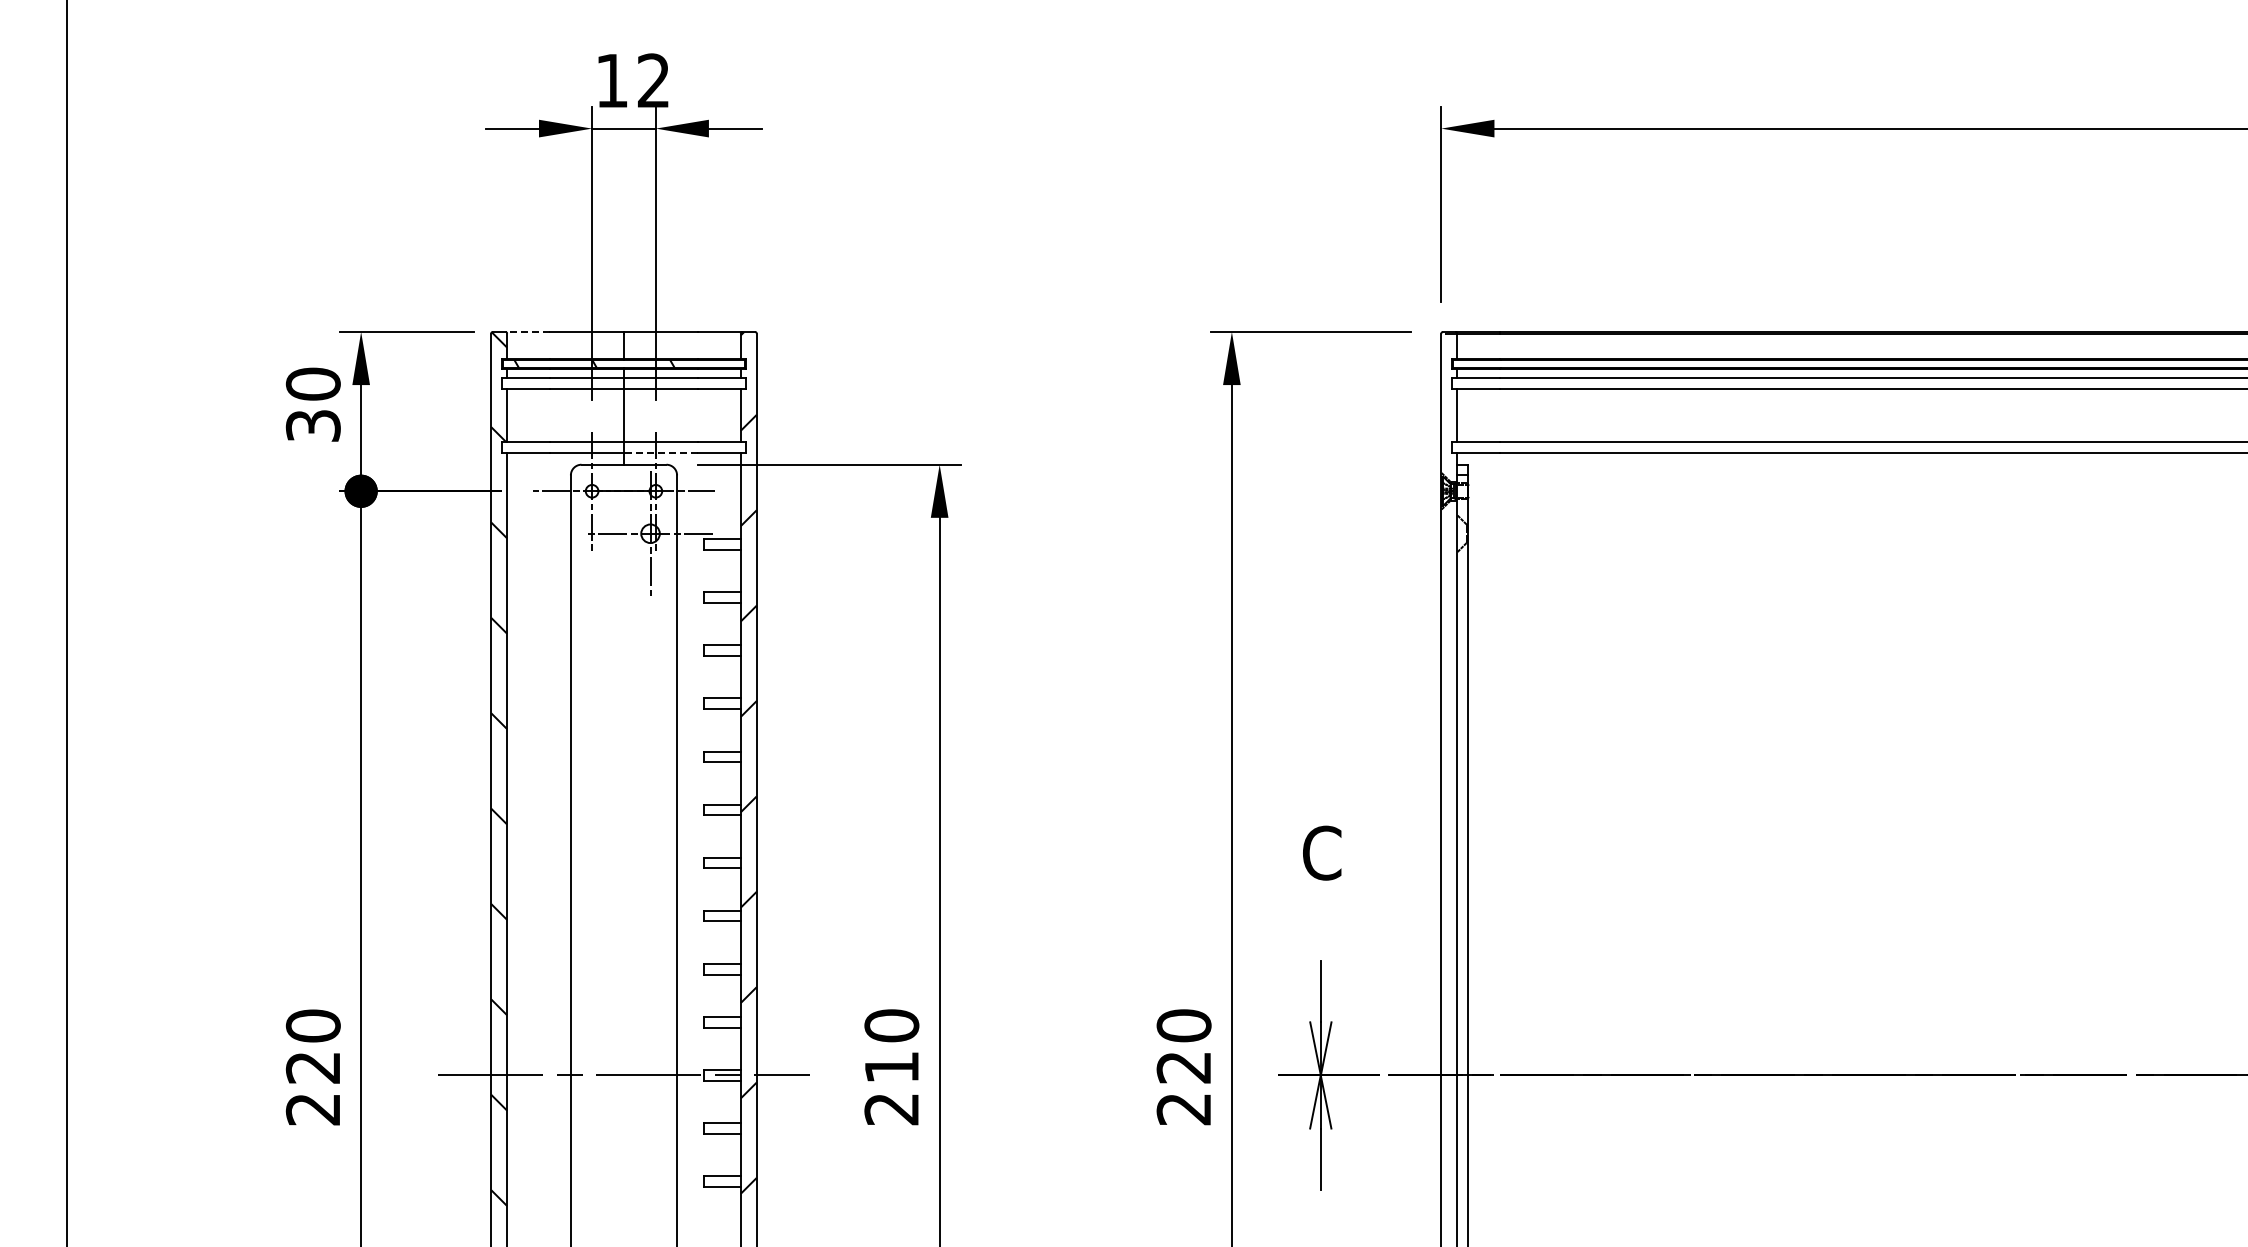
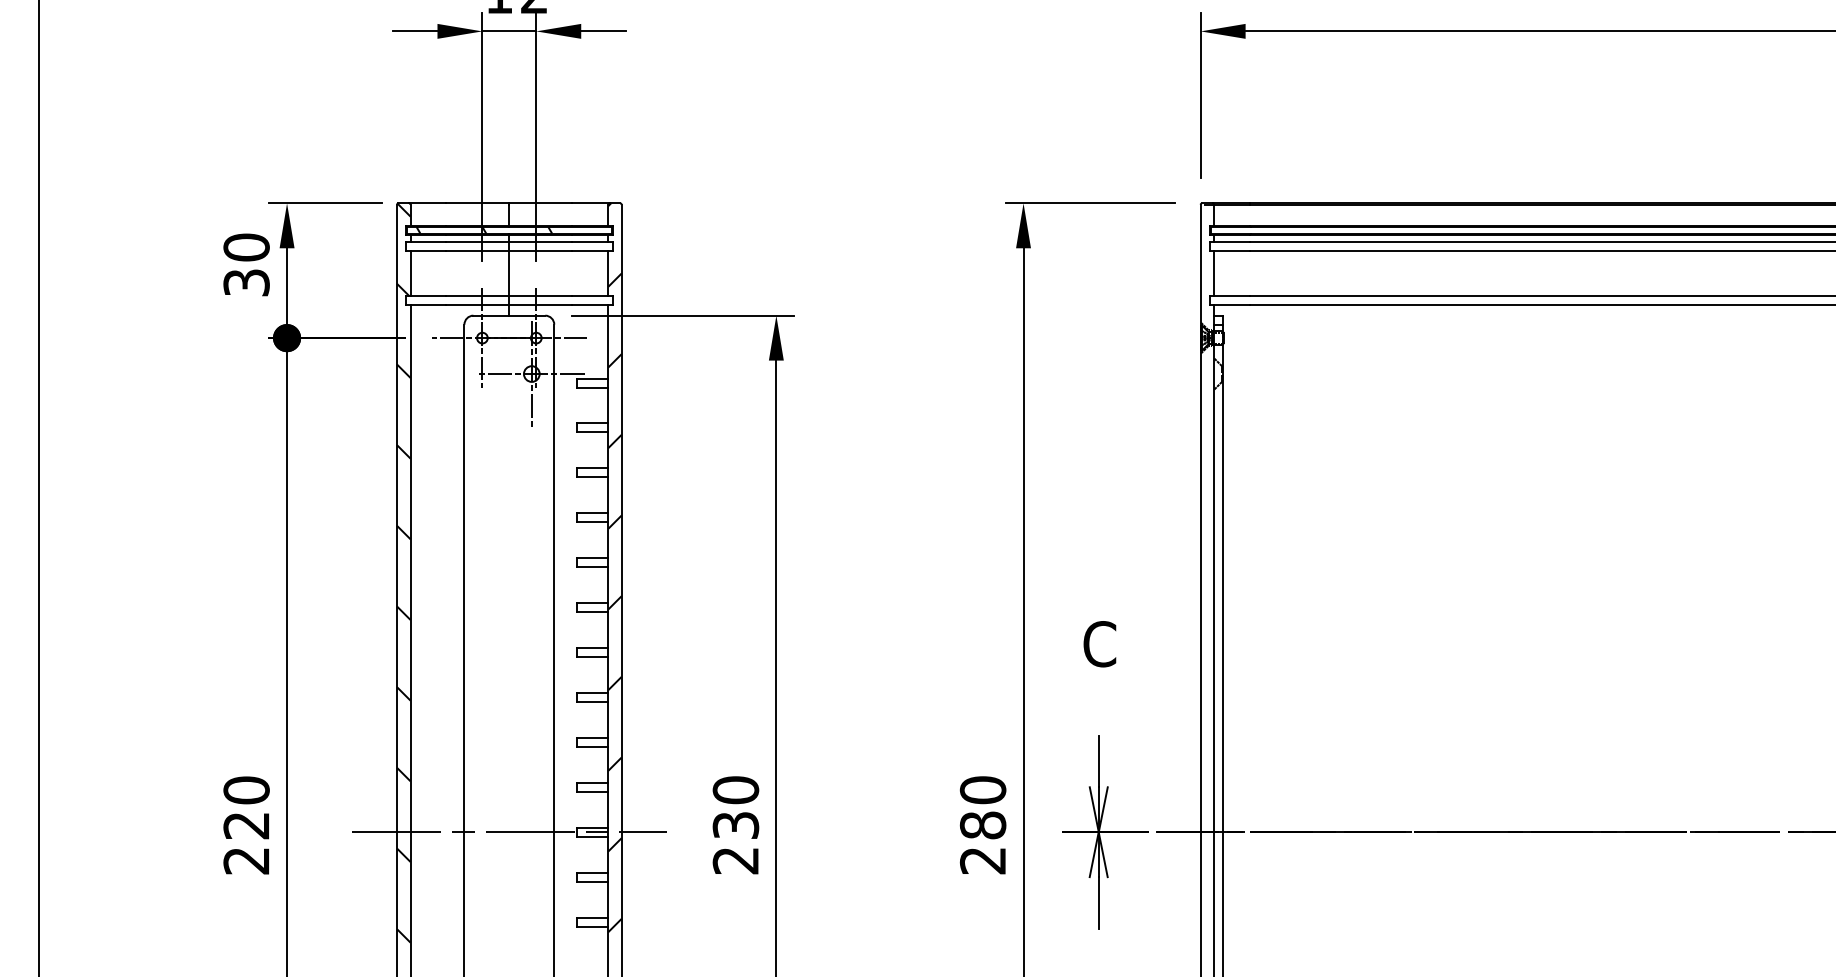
line: (527, 331) -> (427, 202), dashed -> solid
line: (660, 452) -> (540, 305), dashed -> solid
text: (891, 1067) -> (735, 825), 210 -> 230
text: (1183, 1067) -> (982, 825), 220 -> 280

